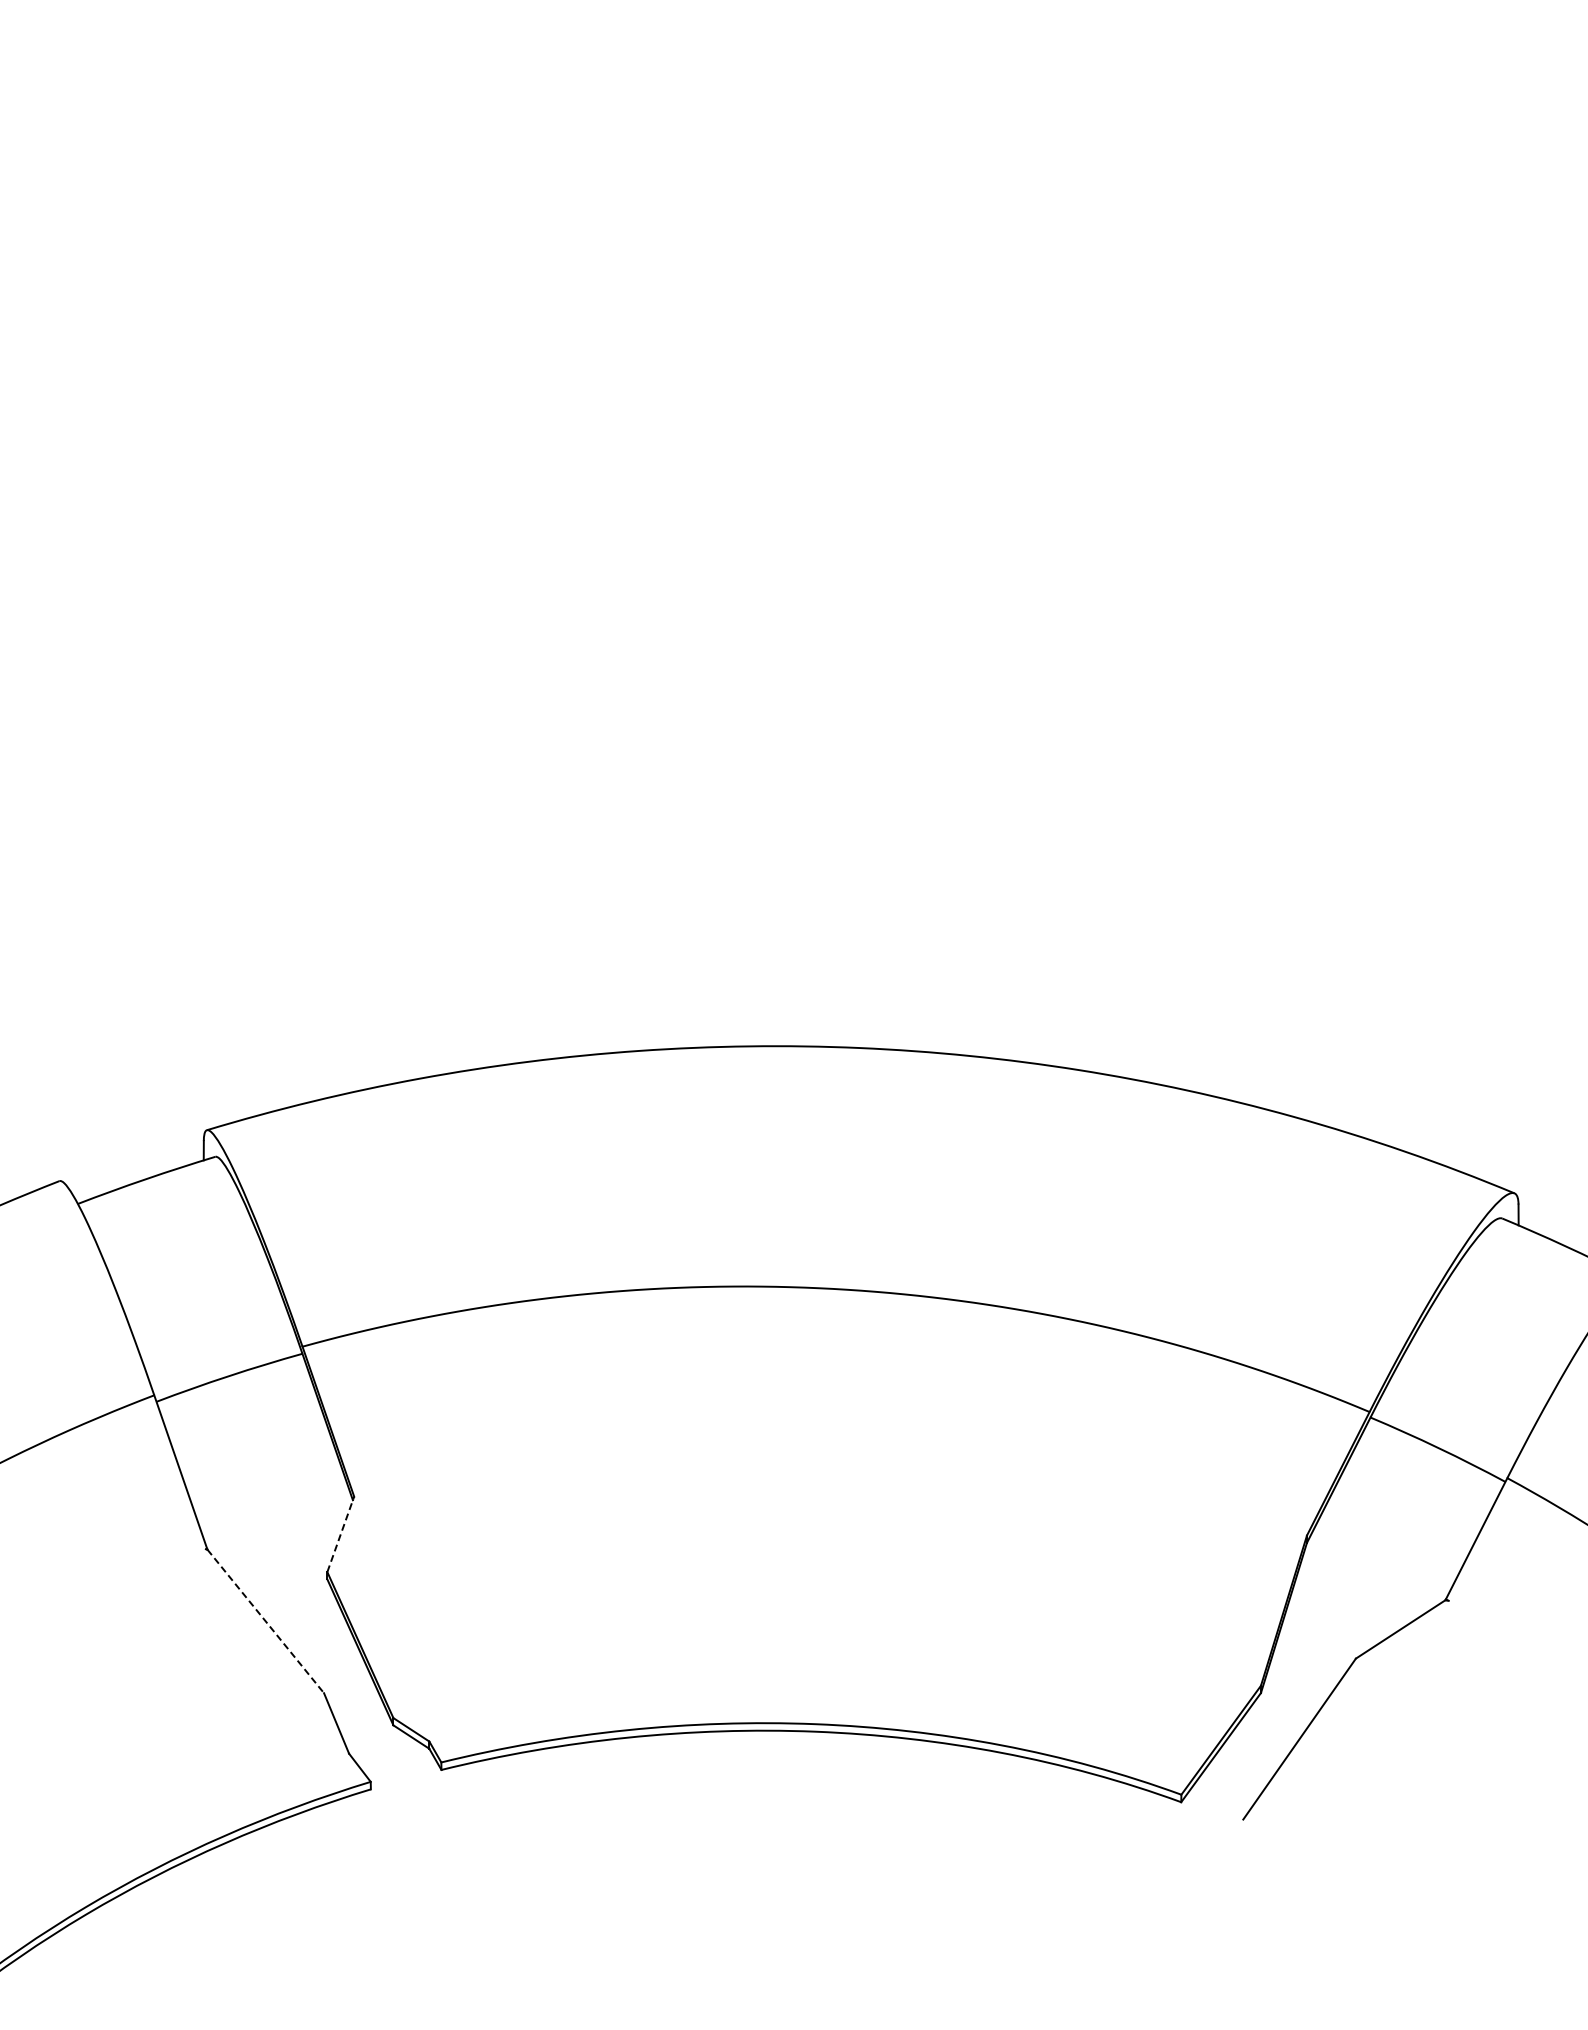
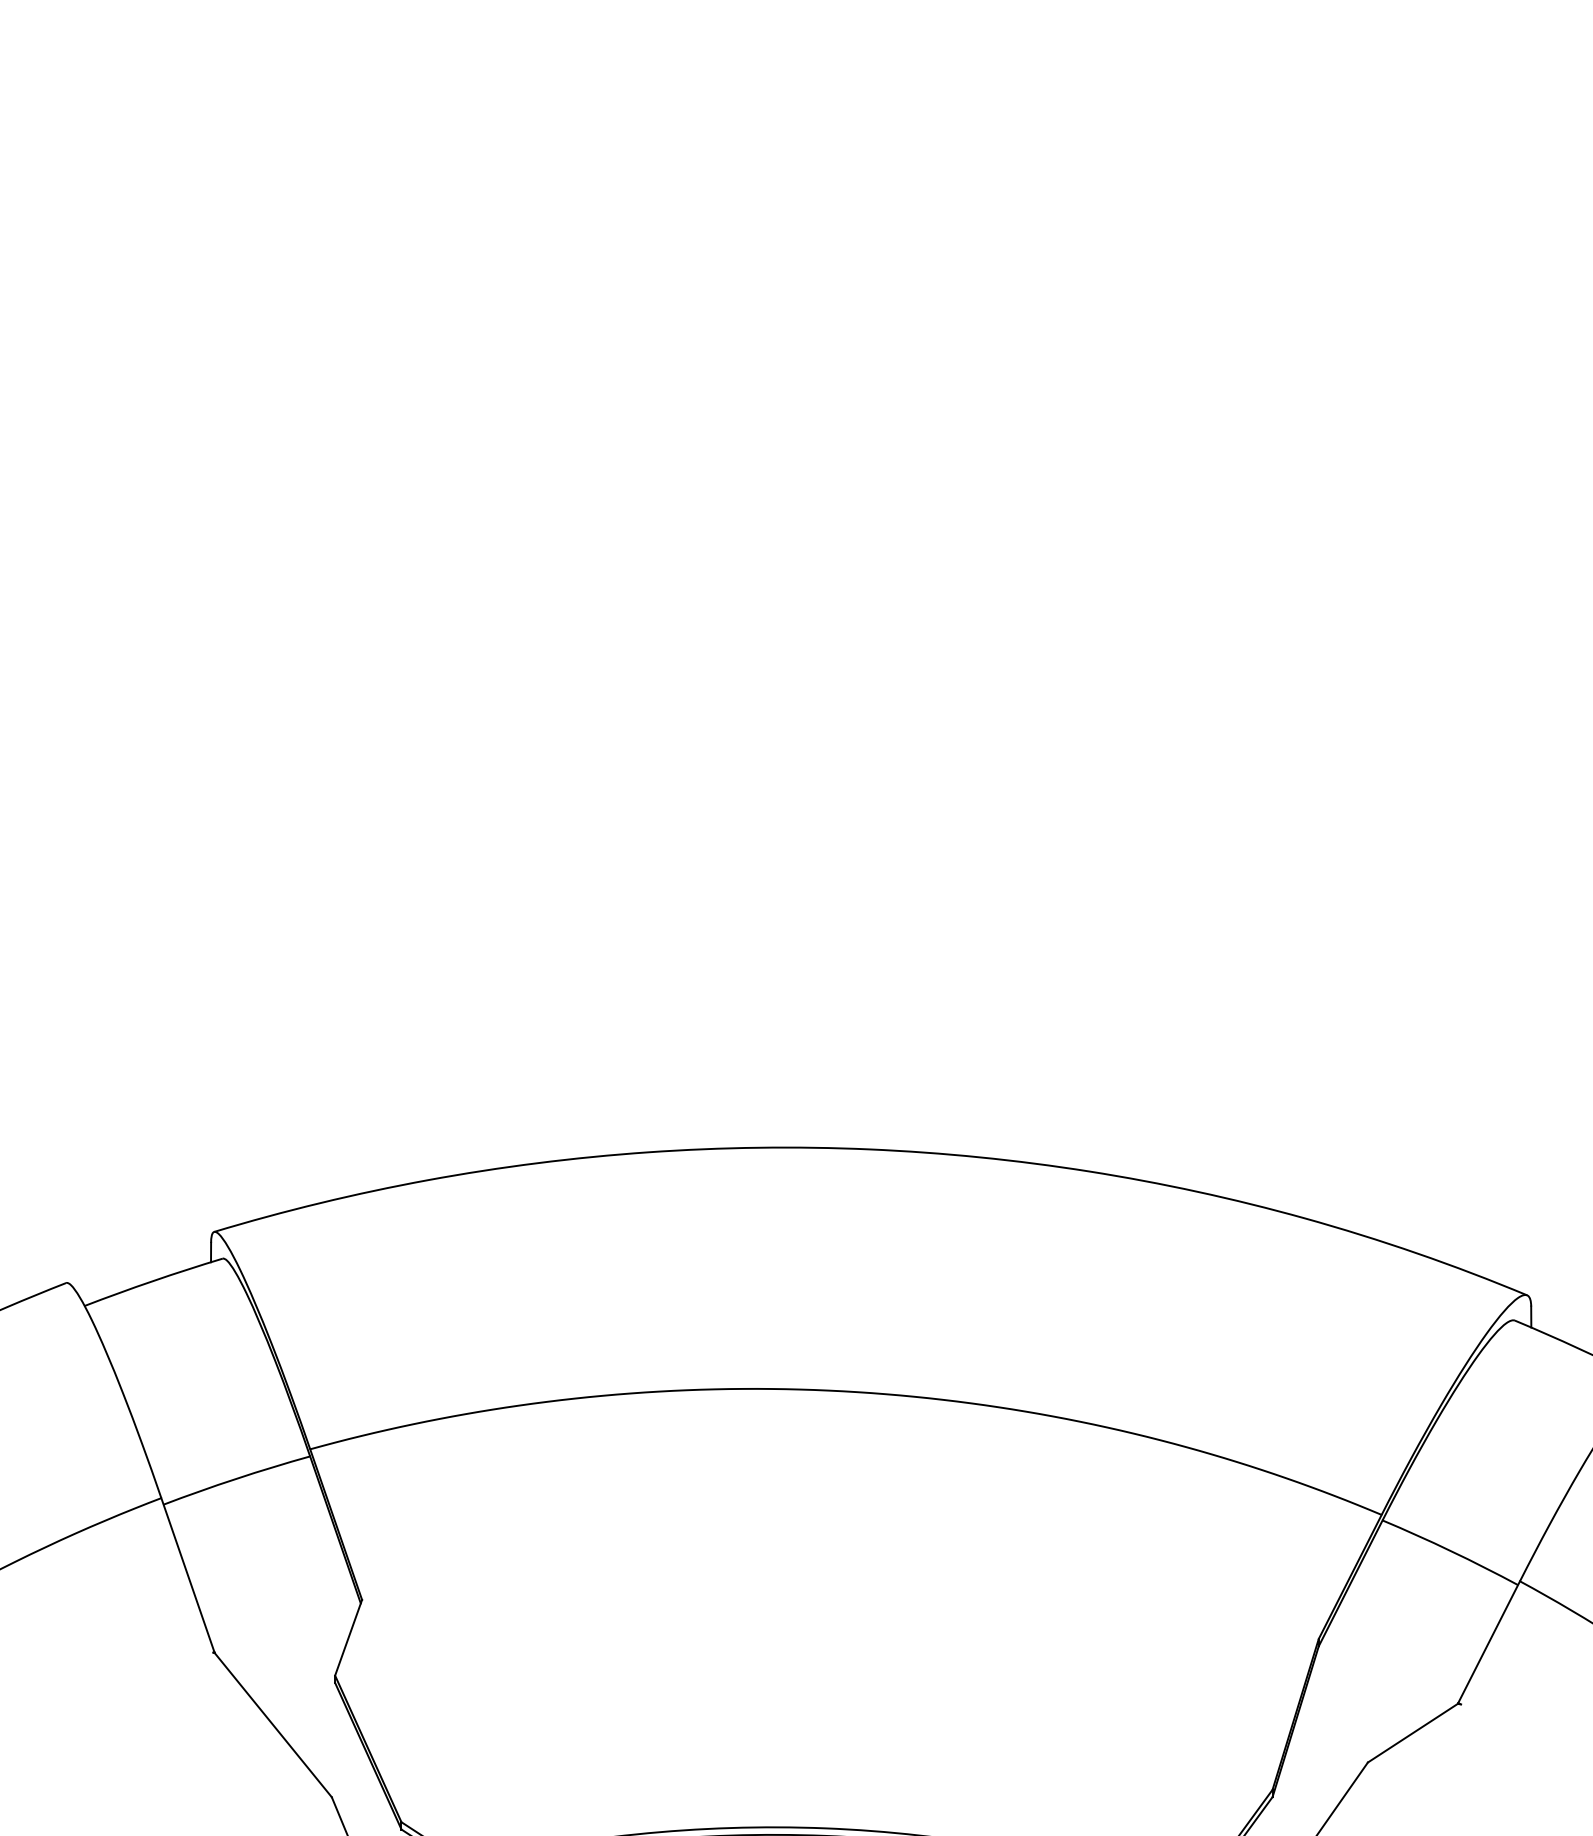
line: (340, 1533) -> (348, 1636), dashed -> solid
line: (266, 1621) -> (274, 1725), dashed -> solid

